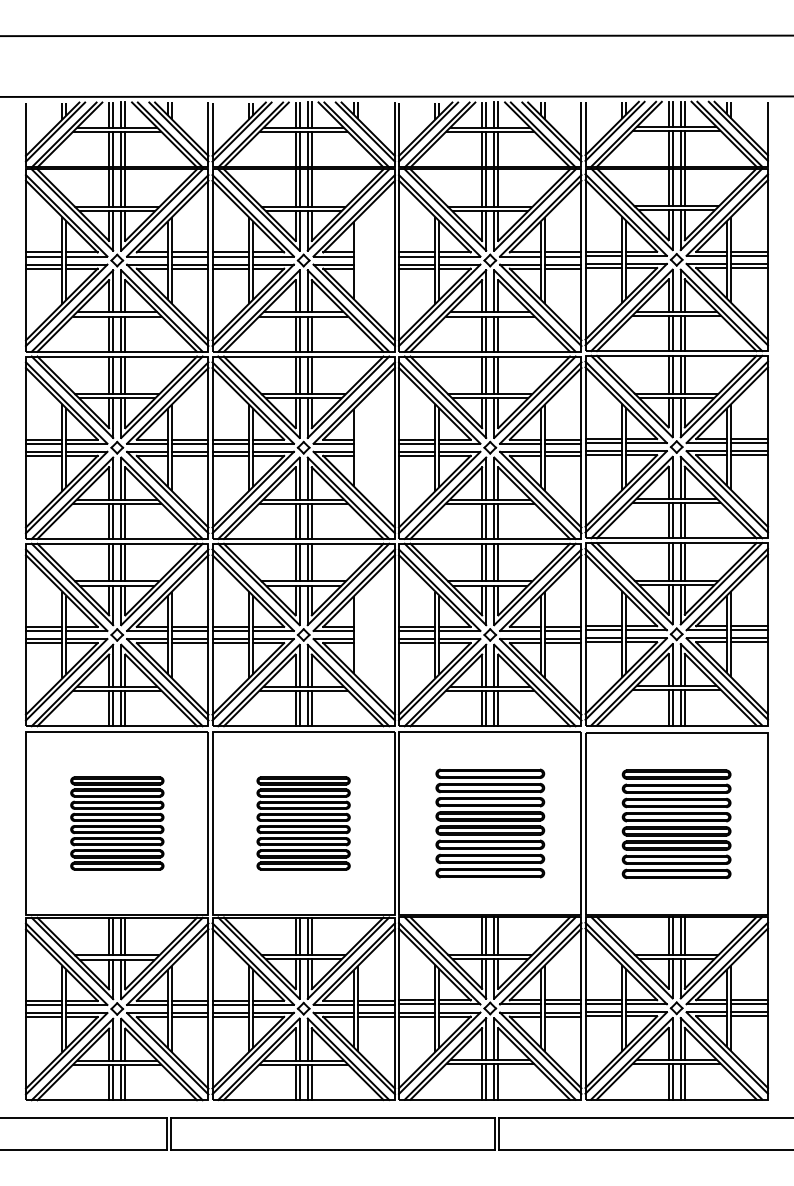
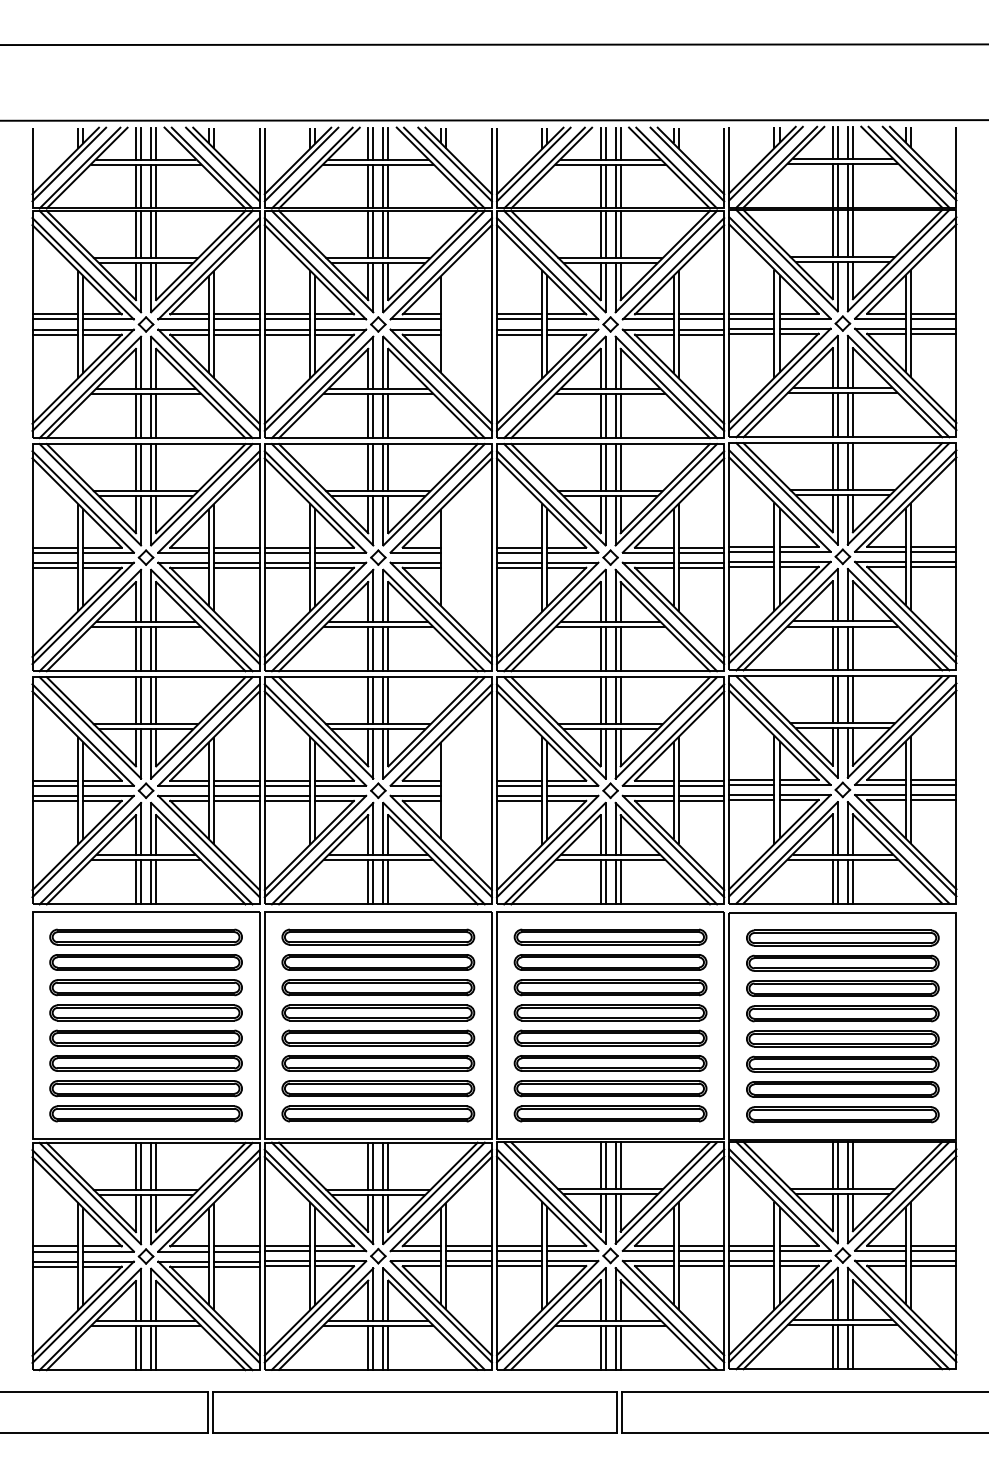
part: (117, 823) -> (146, 1025), size x1.67
part: (303, 823) -> (378, 1025), size x1.67
part: (490, 823) -> (610, 1025), size x1.43
part: (676, 824) -> (842, 1026), size x1.43

